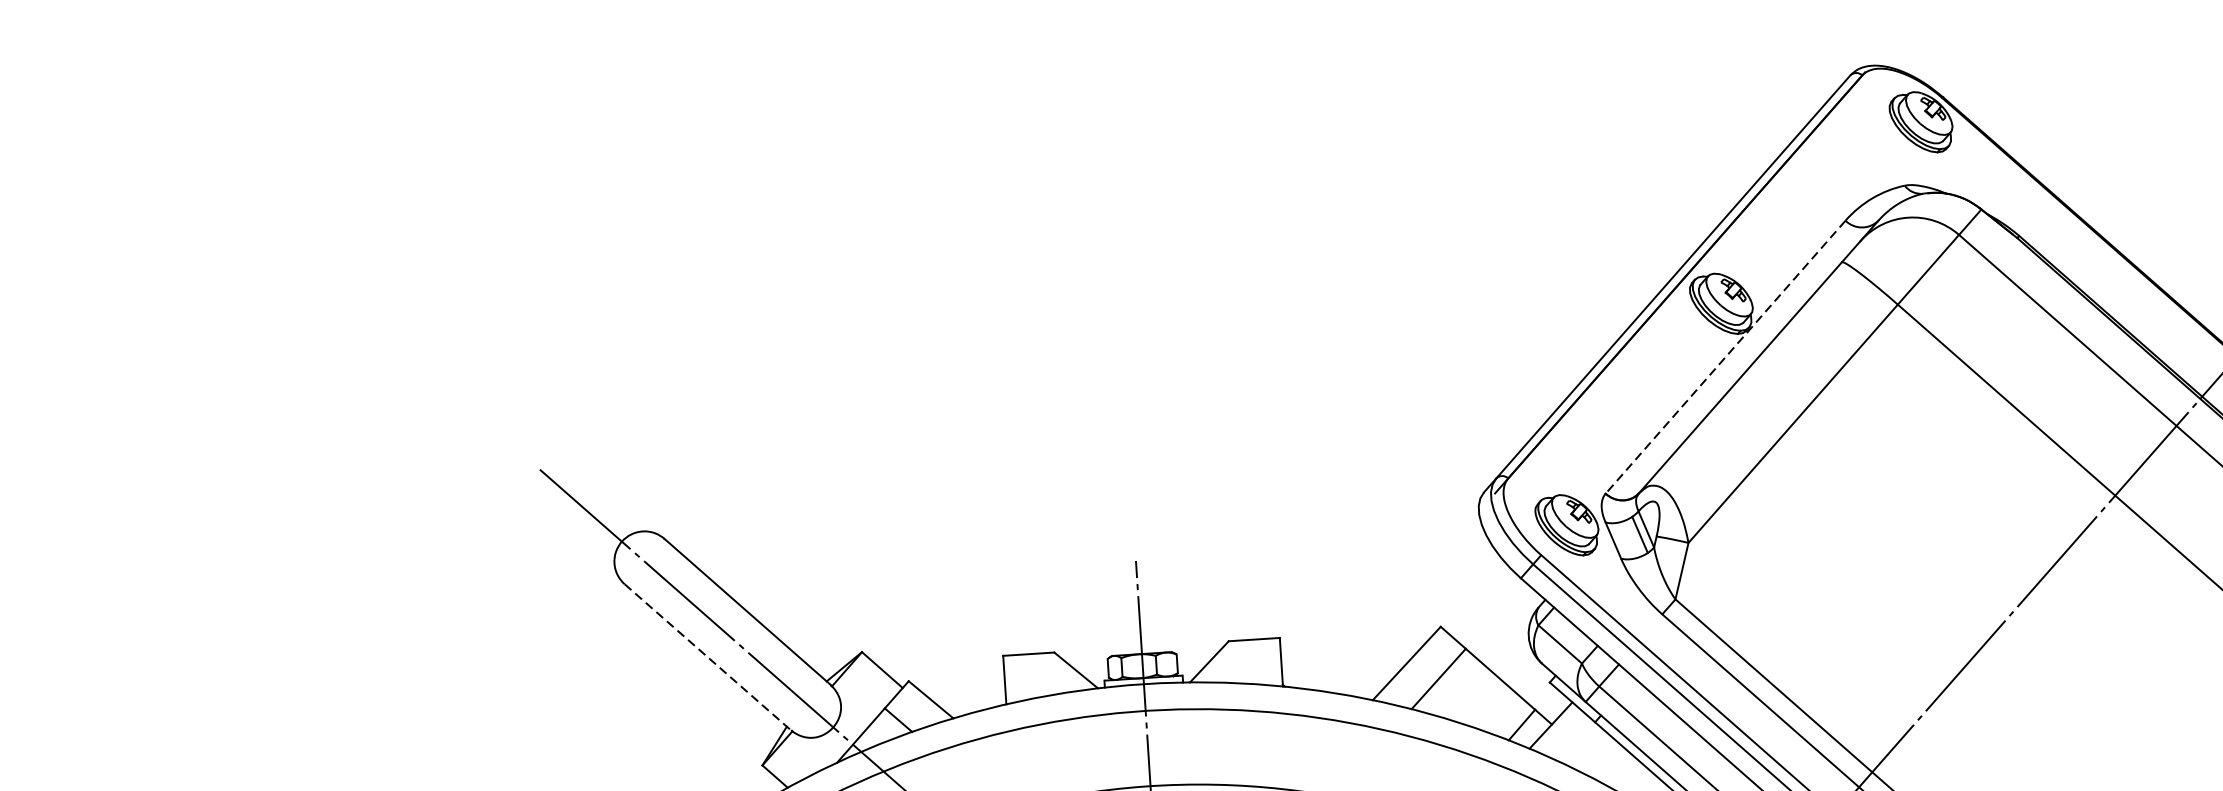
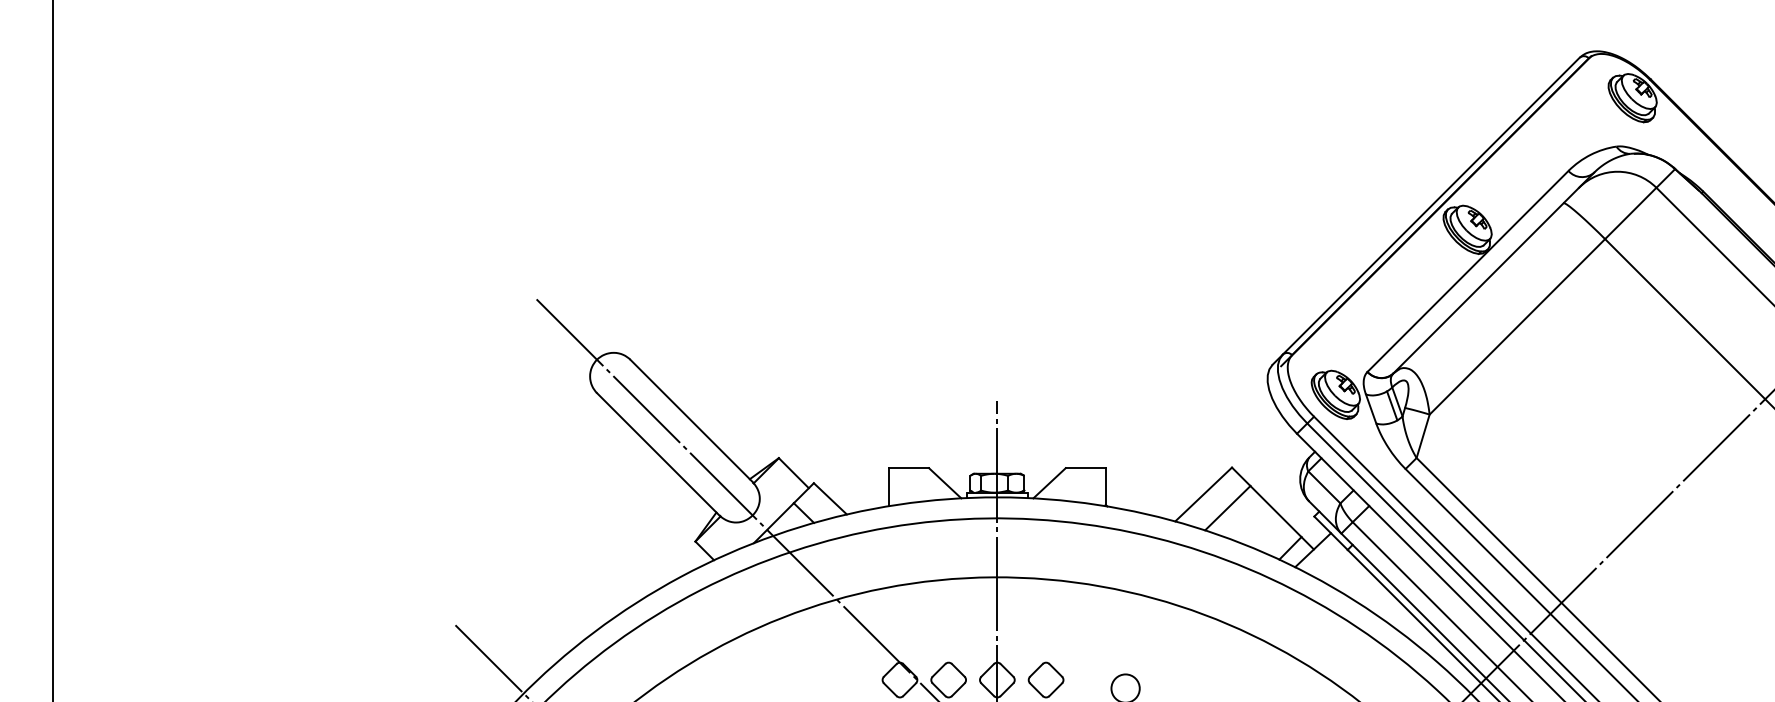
line: (1724, 357) -> (1467, 271), dashed -> solid
line: (709, 658) -> (659, 455), dashed -> solid

